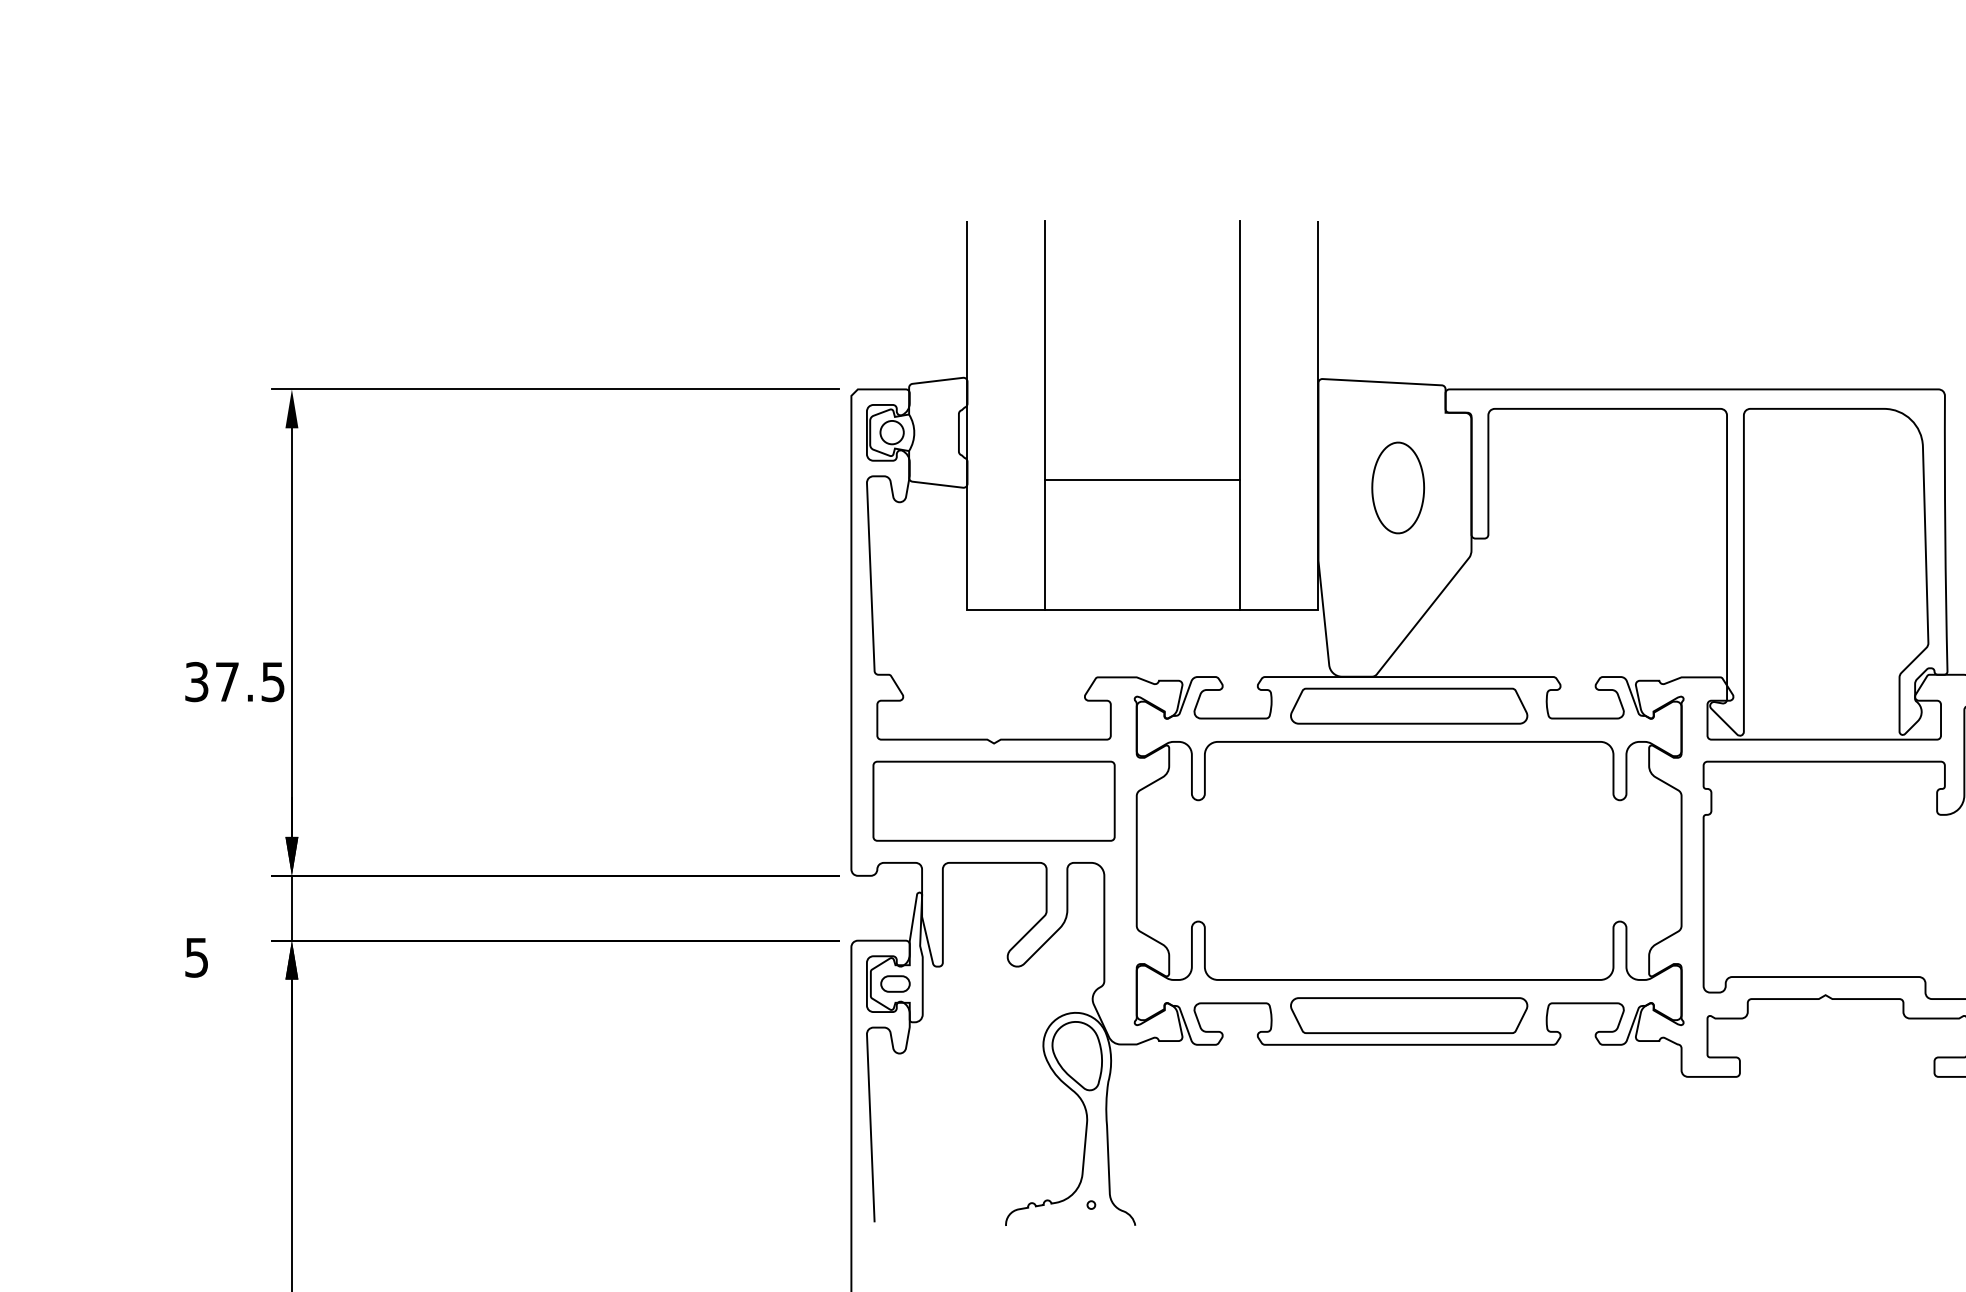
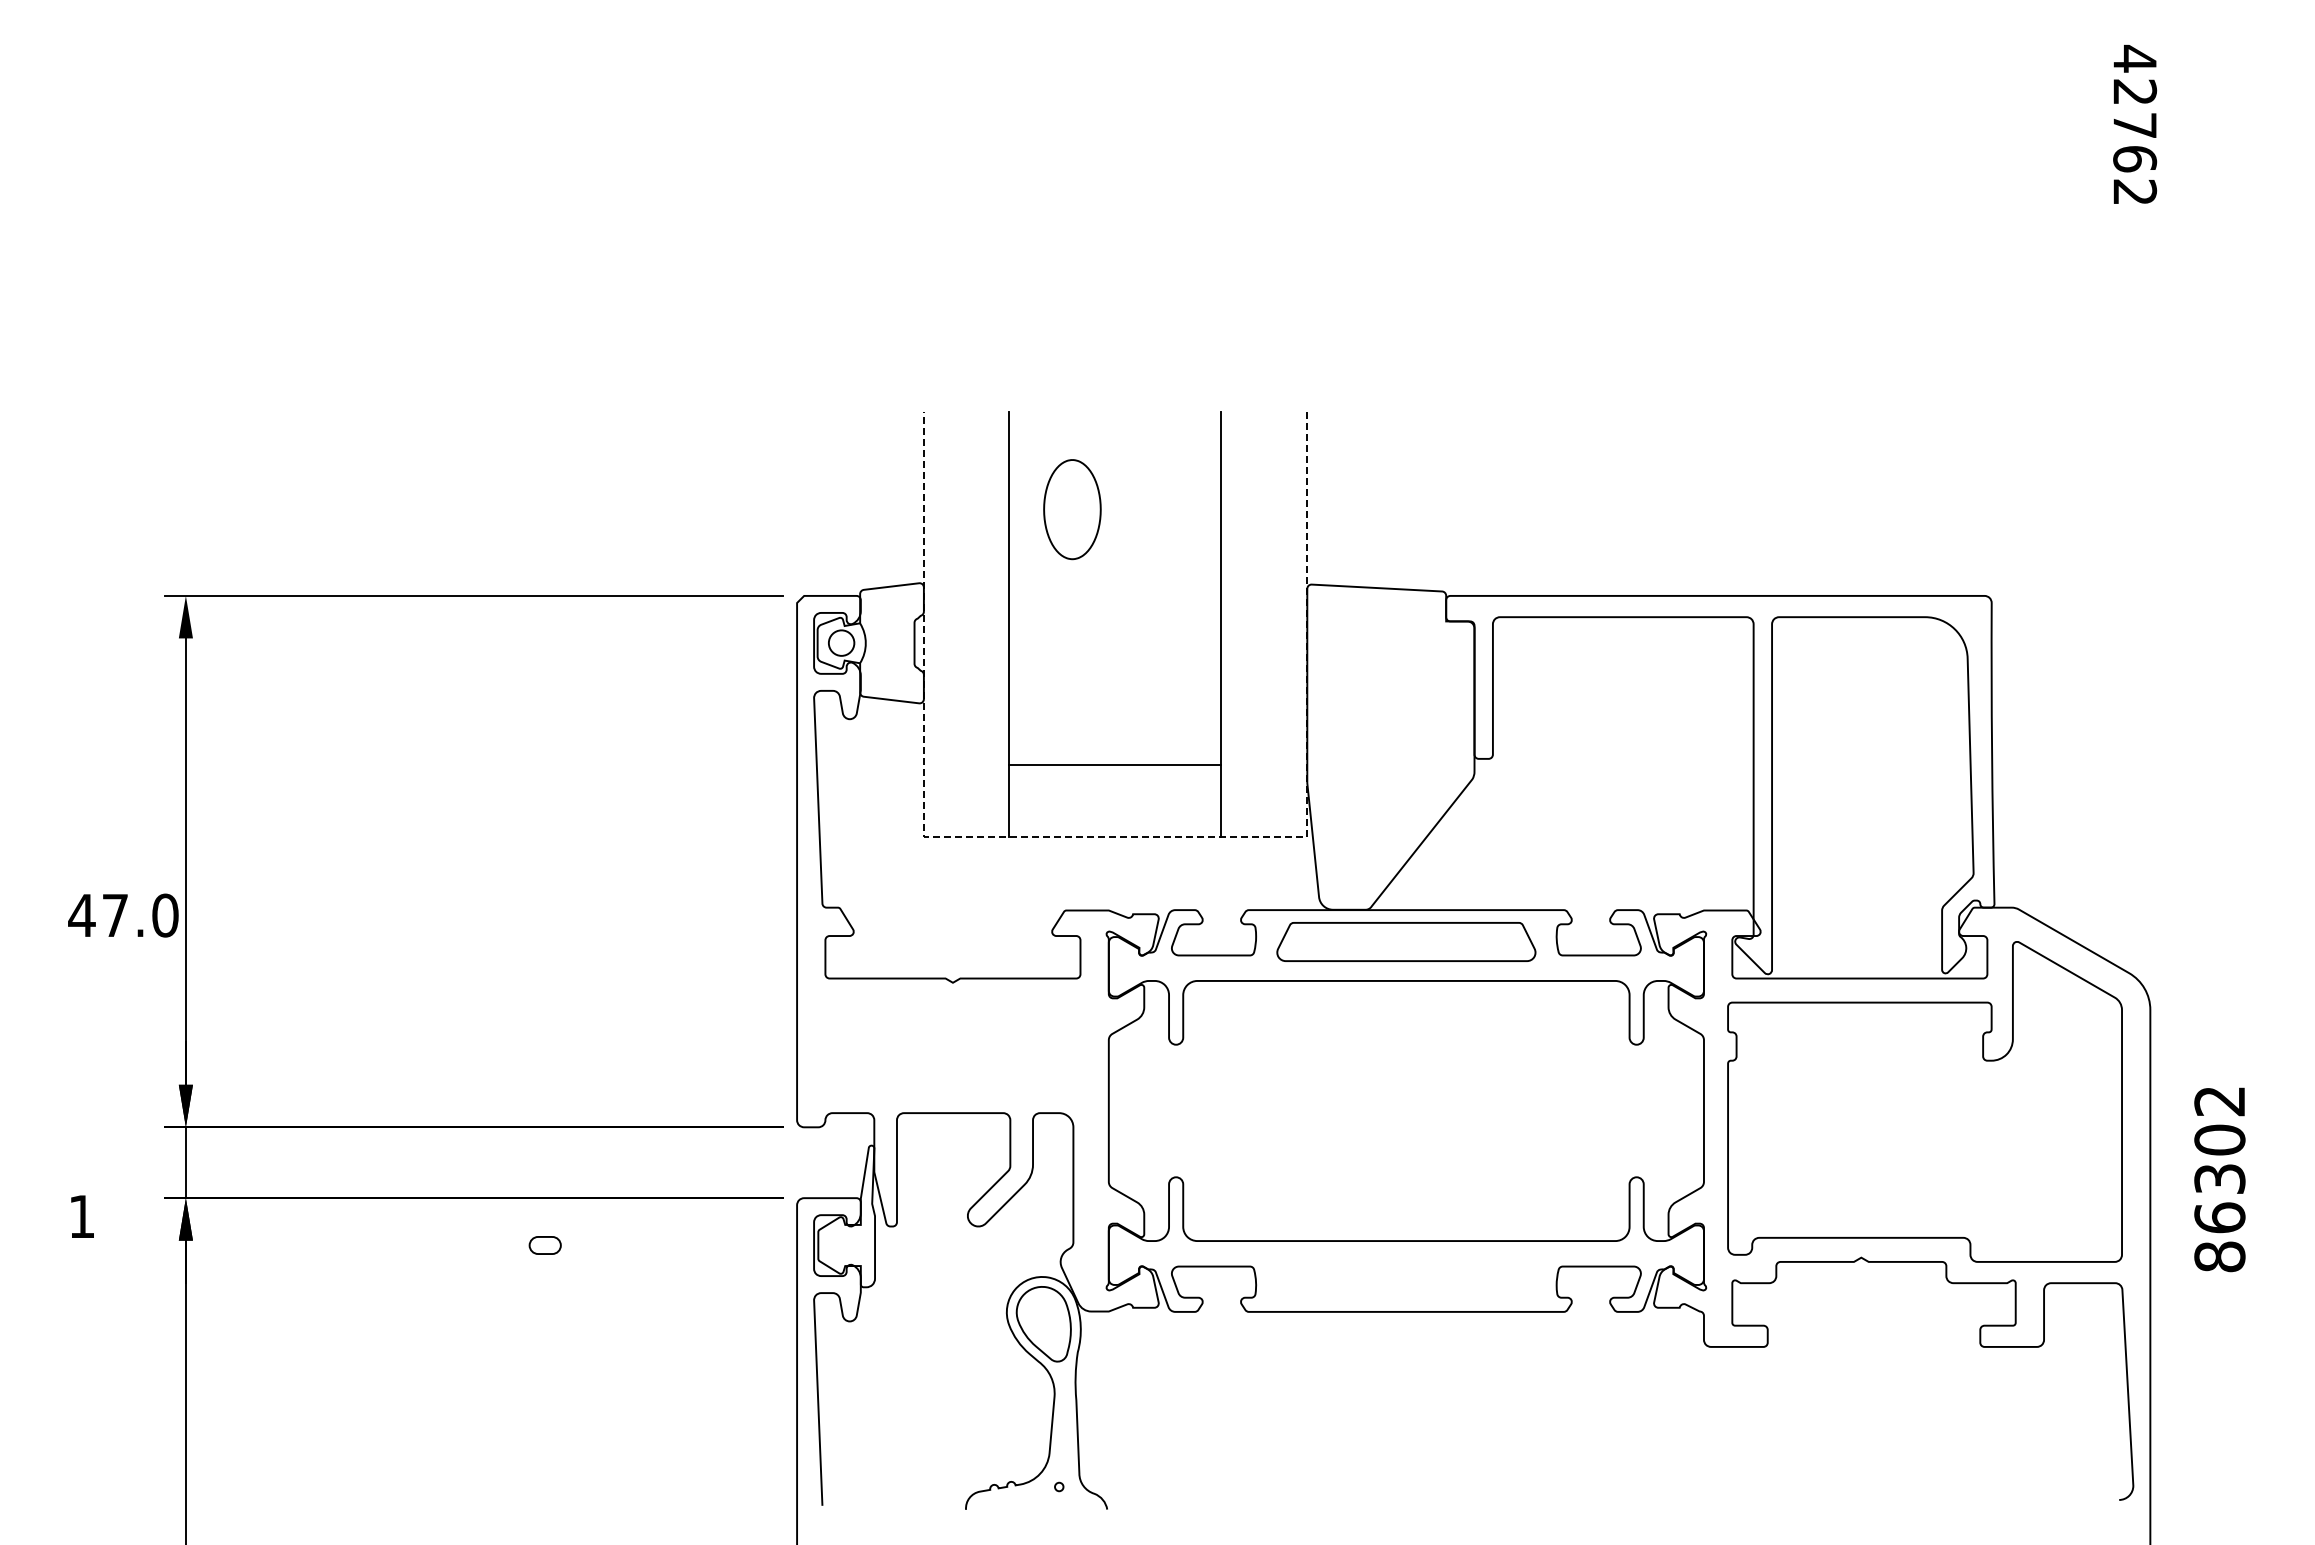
line: (1141, 480) -> (1114, 765), moved
part: (1398, 487) -> (1072, 509), moved
line: (1141, 609) -> (1114, 836), solid -> dashed
text: (234, 681) -> (123, 915), 37.5 -> 47.0
part: (993, 800) -> (952, 1045), removed
text: (196, 957) -> (81, 1216), 5 -> 1
part: (894, 984) -> (544, 1245), moved
part: (1409, 1015) -> (1406, 1279), removed

